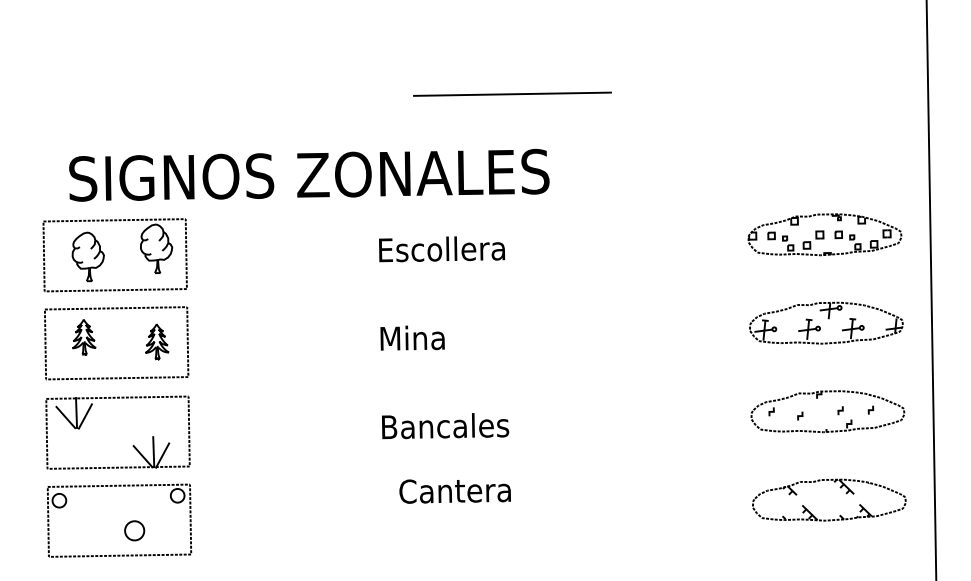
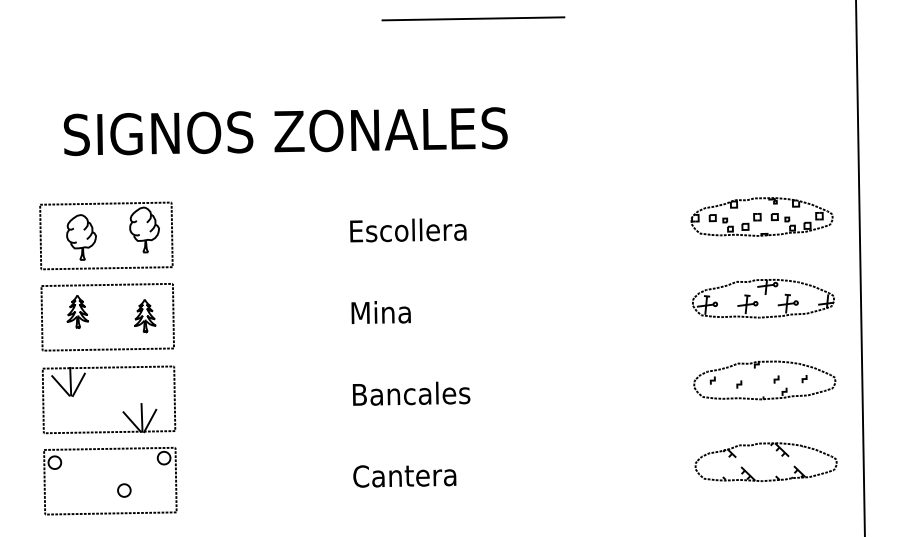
line: (512, 93) -> (473, 18), moved
text: (309, 174) -> (285, 130), moved
text: (454, 491) -> (404, 476), moved
part: (134, 530) -> (124, 490), size x0.71

